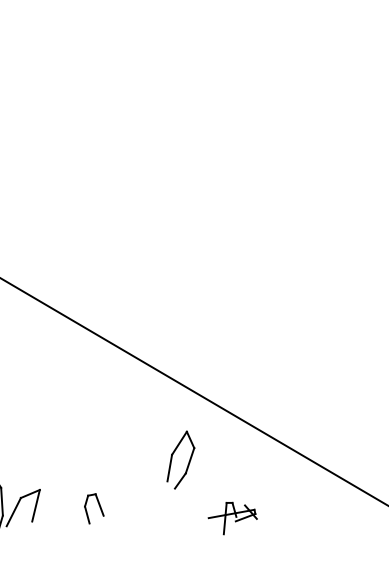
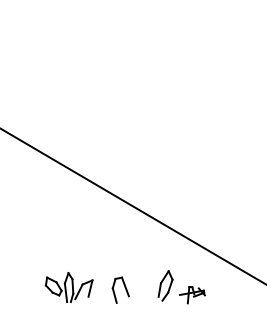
part: (180, 459) -> (165, 285), moved
part: (93, 507) -> (120, 289), size x1.67

